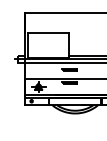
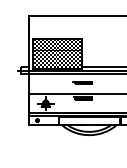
hatch: (47, 45) -> (56, 54), added

